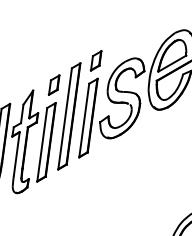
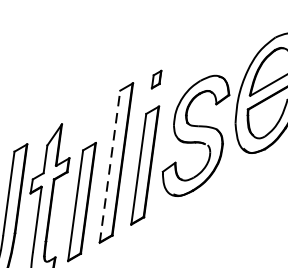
part: (95, 60) -> (155, 78), size x0.6
part: (53, 84) -> (92, 115), removed
line: (65, 118) -> (110, 166), solid -> dashed

